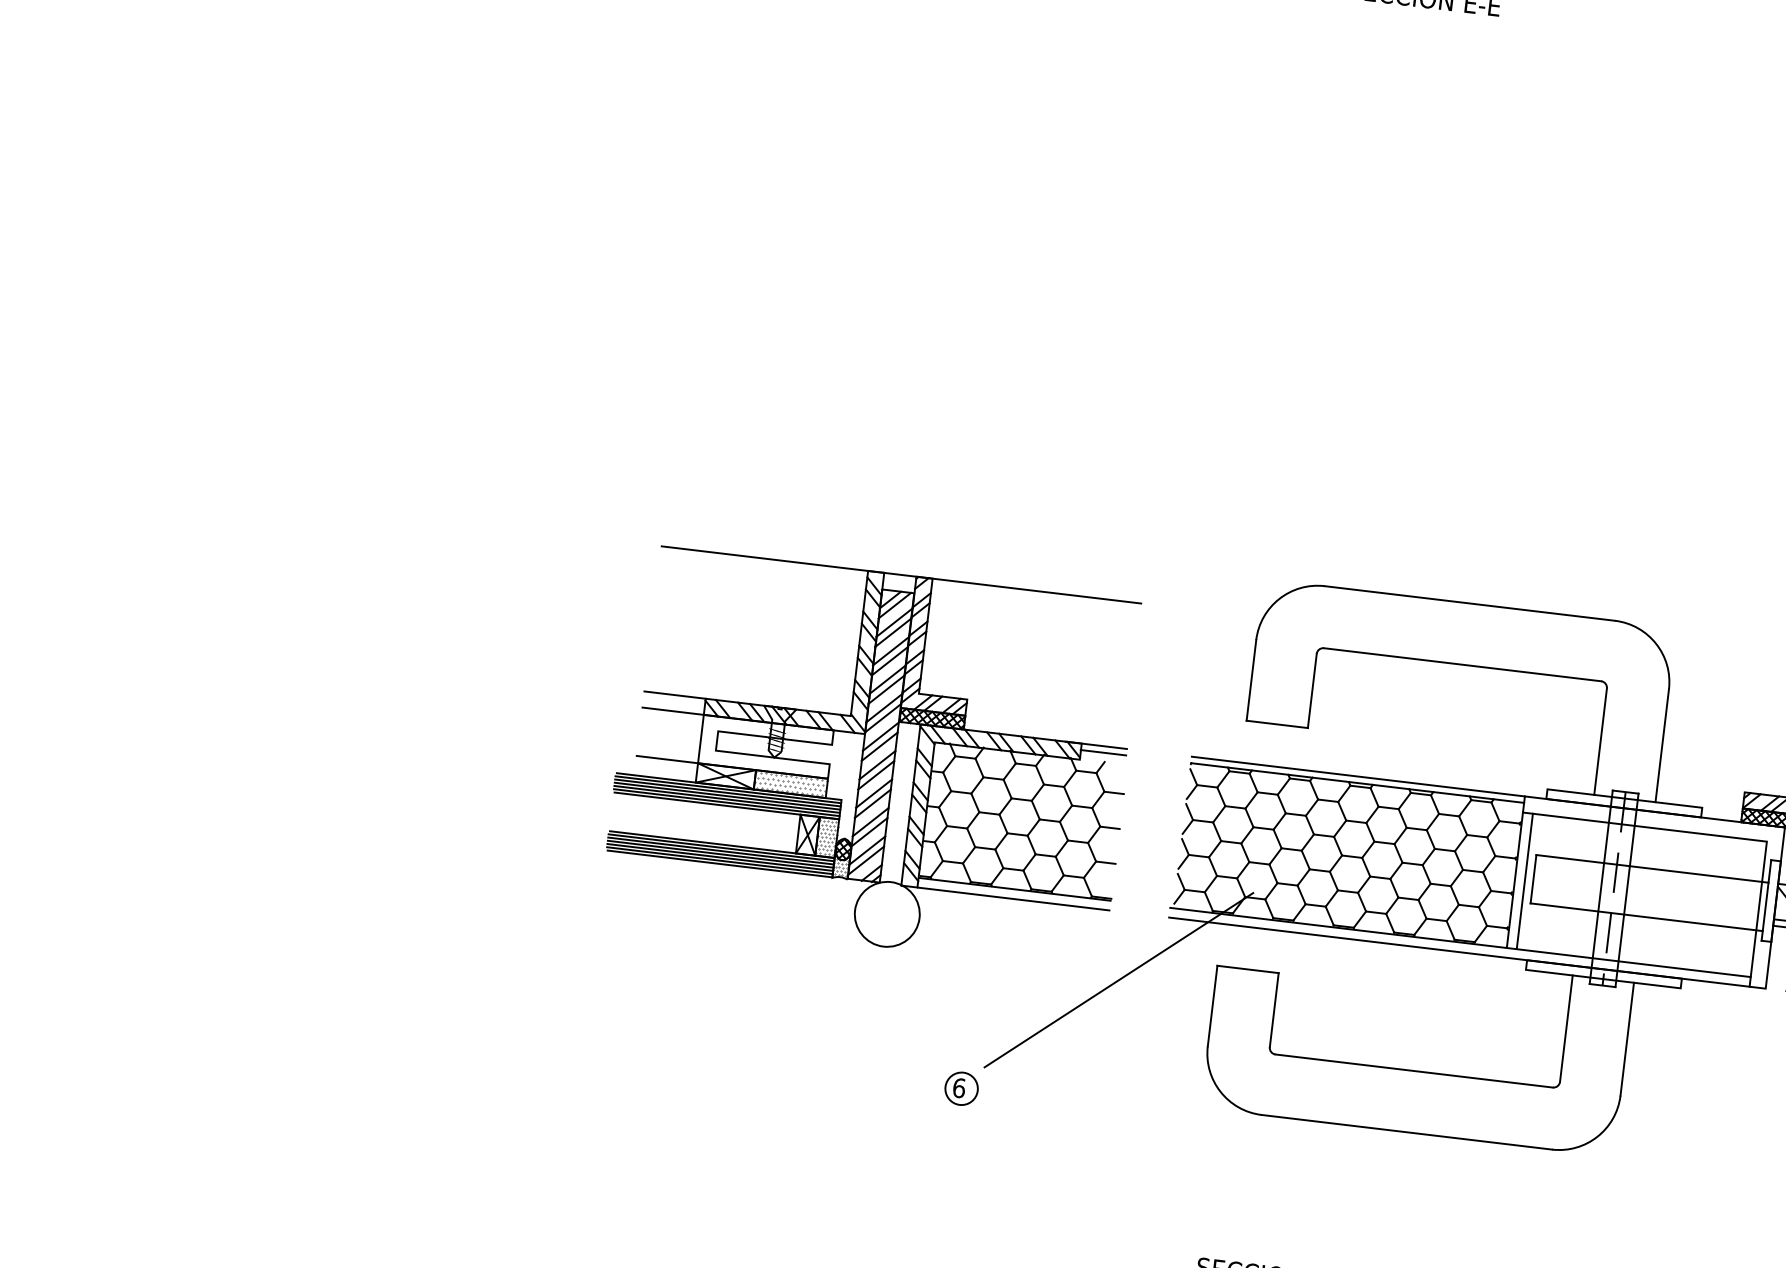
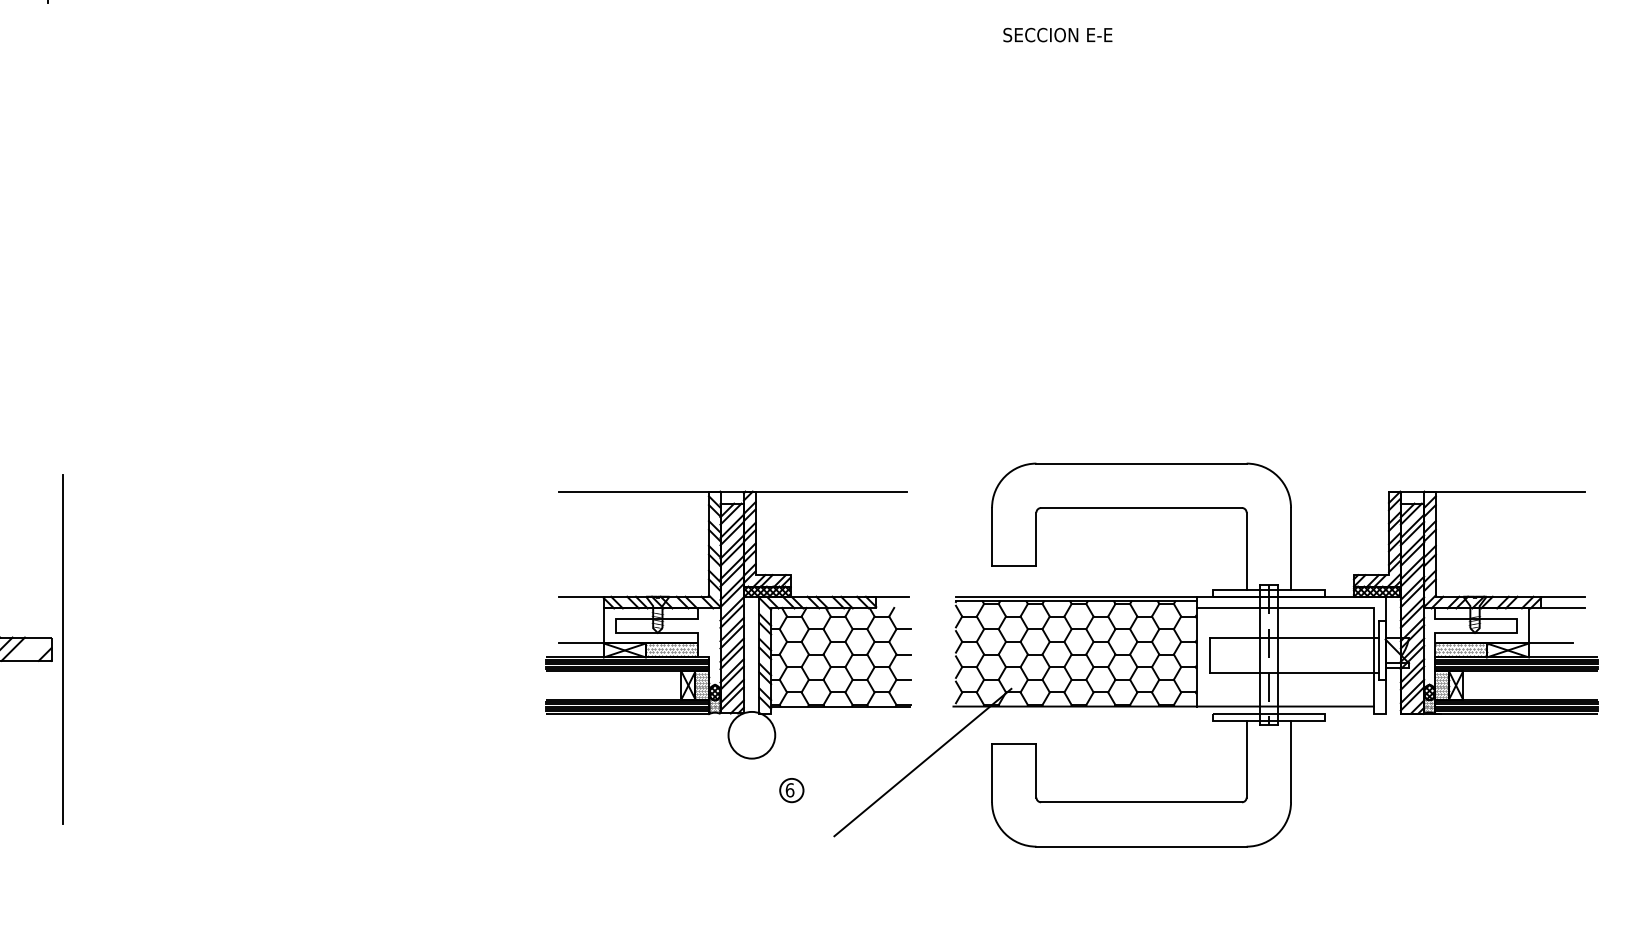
line: (672, 711) -> (581, 608), removed
line: (1103, 752) -> (892, 601), removed
line: (1524, 881) -> (1204, 657), removed
line: (1013, 898) -> (840, 713), removed
line: (1459, 952) -> (1163, 713), removed
part: (961, 1088) -> (791, 790), moved

